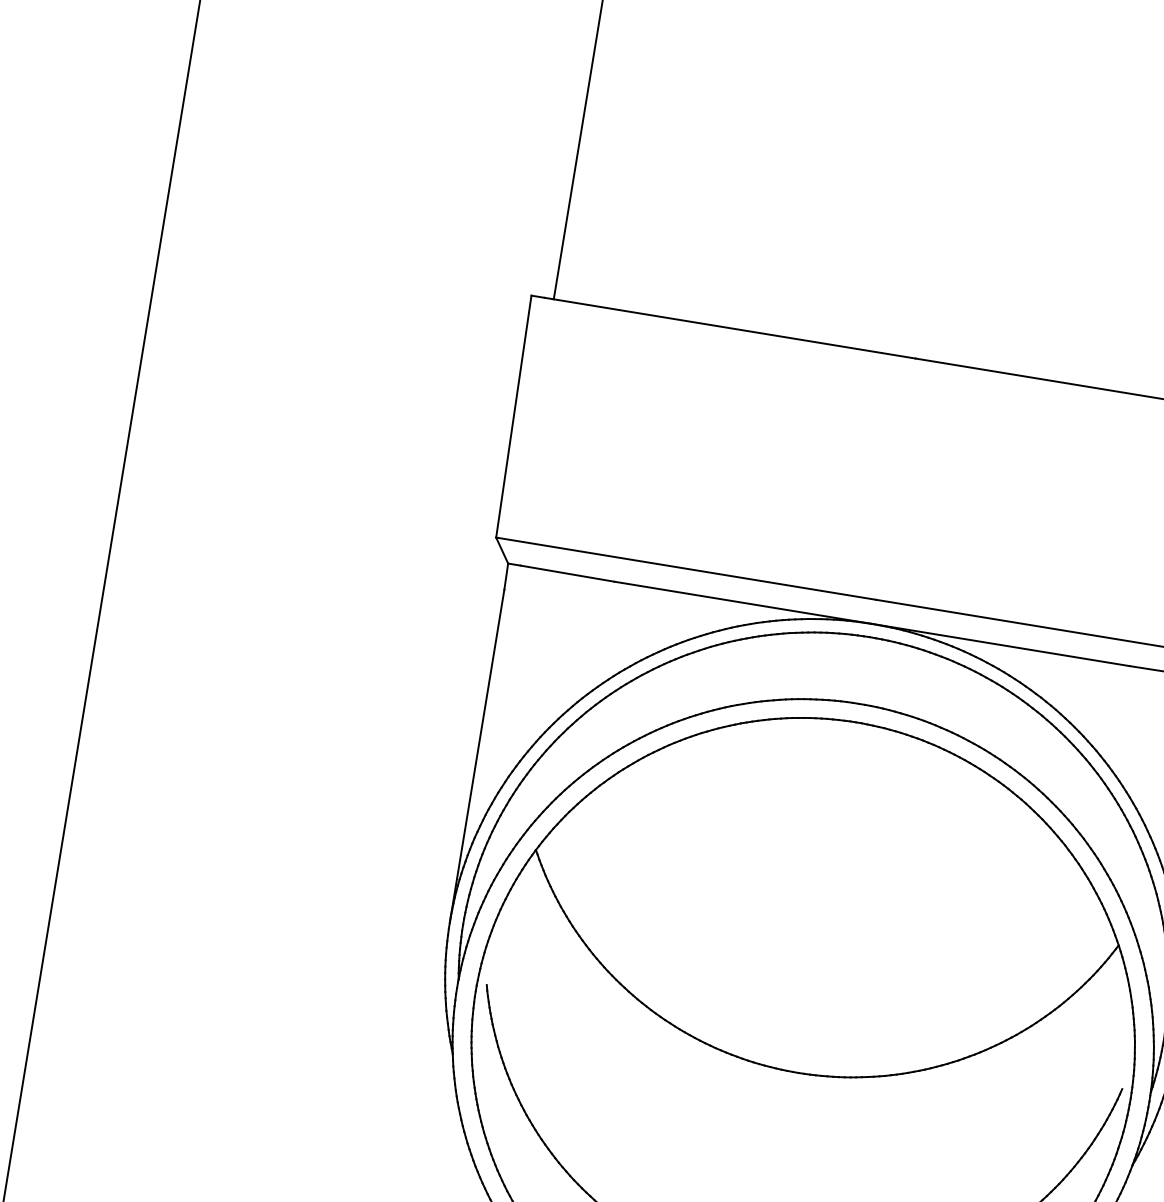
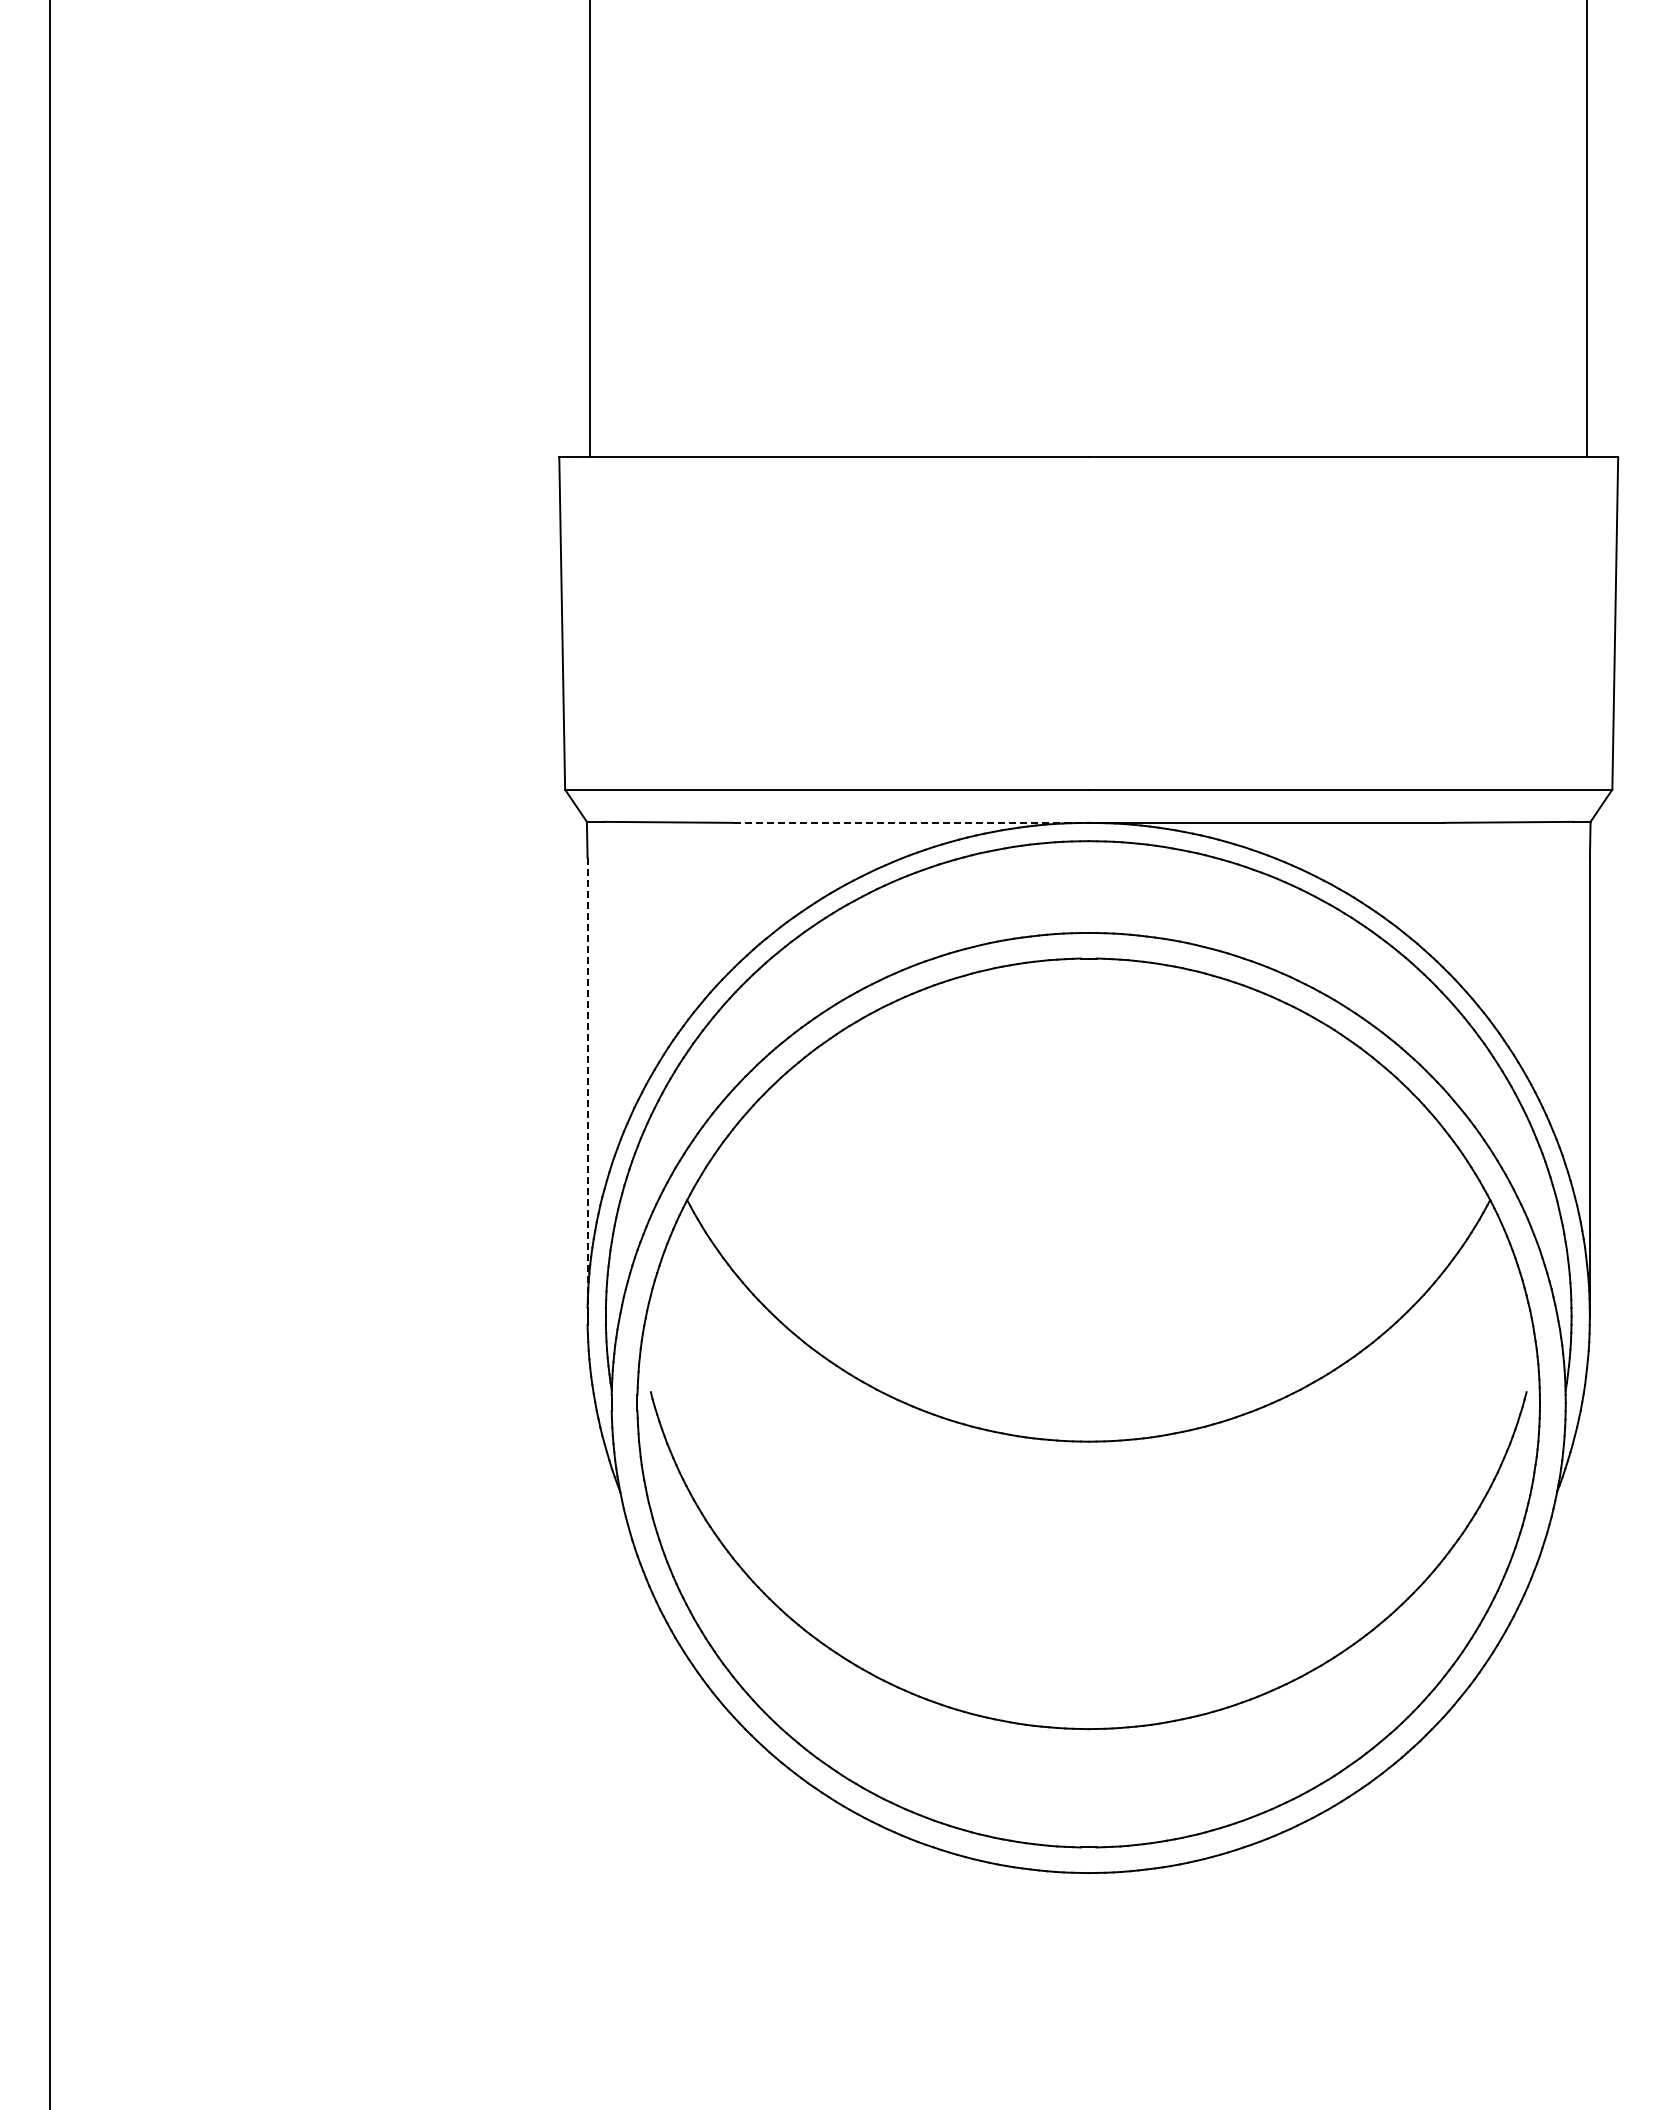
line: (743, 602) -> (911, 822), solid -> dashed
line: (477, 756) -> (587, 1087), solid -> dashed

